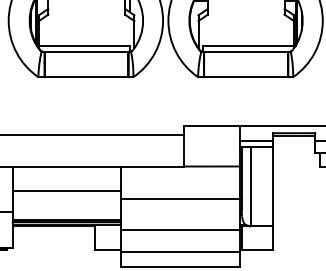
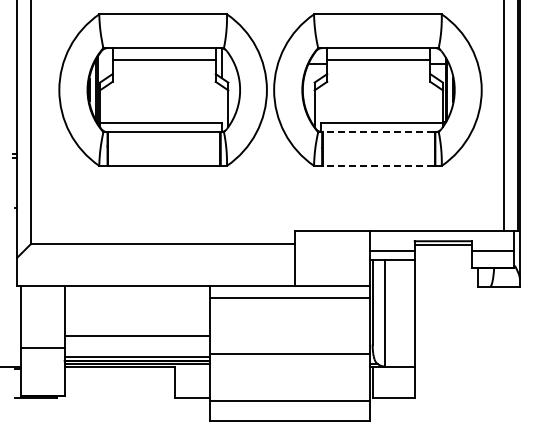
line: (246, 52) -> (378, 132), solid -> dashed
line: (246, 76) -> (378, 165), solid -> dashed
line: (66, 191) -> (136, 336), moved
line: (179, 198) -> (289, 297), moved
line: (179, 230) -> (289, 354), moved

